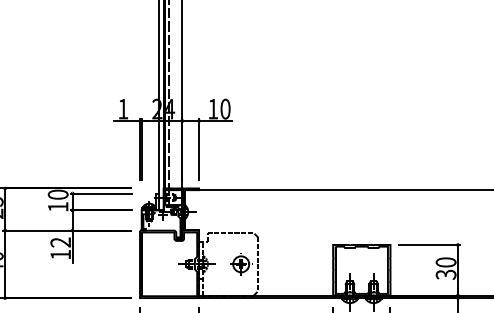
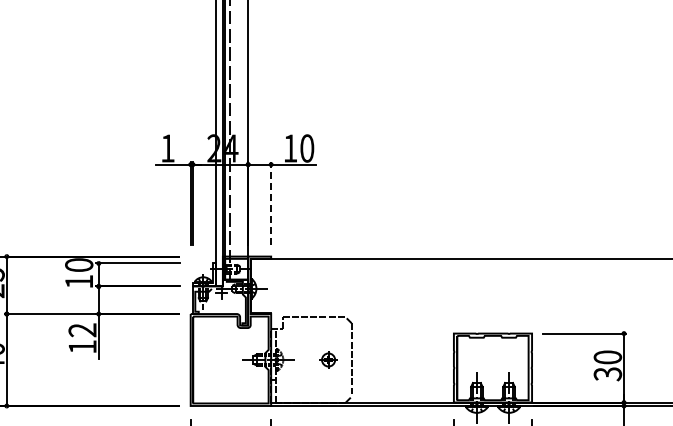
line: (199, 149) -> (271, 203), solid -> dashed
part: (241, 263) -> (328, 359), size x0.6

